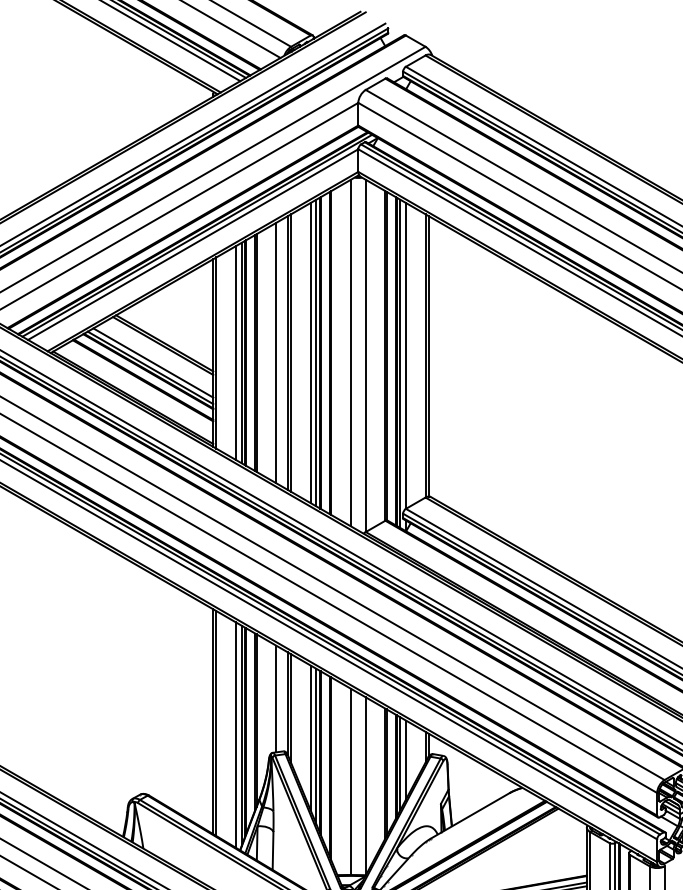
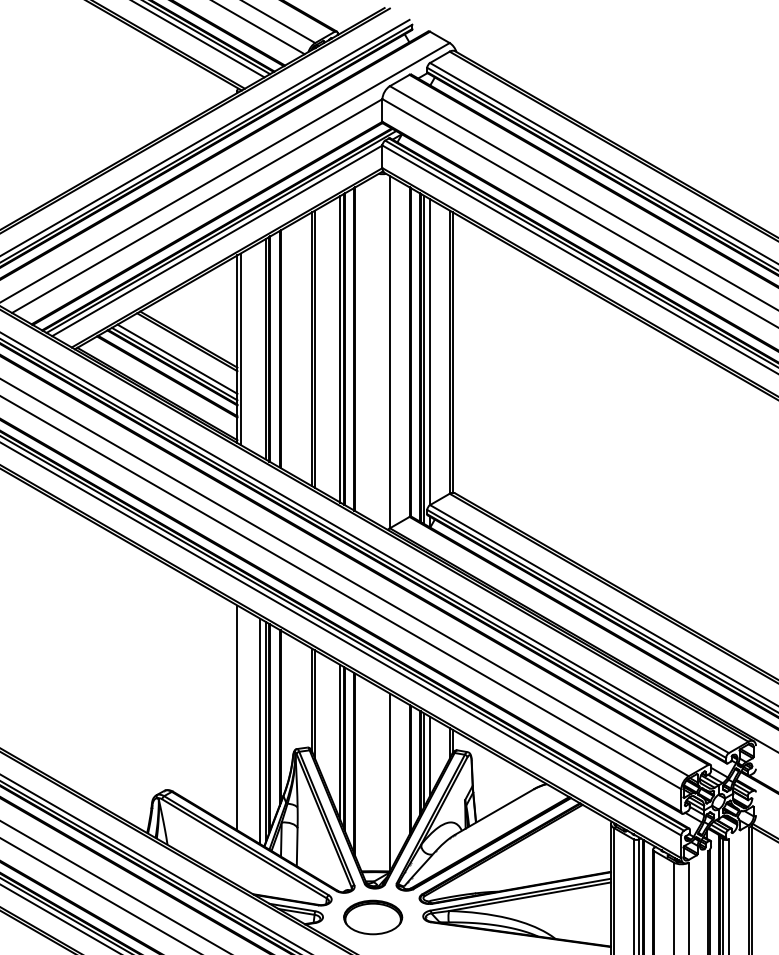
line: (236, 353) -> (260, 349), removed
line: (276, 353) -> (300, 349), removed
line: (310, 353) -> (334, 349), removed
line: (350, 353) -> (374, 349), removed
line: (276, 698) -> (300, 694), removed
line: (216, 723) -> (240, 719), removed
line: (310, 737) -> (334, 733), removed
line: (350, 781) -> (374, 777), removed

